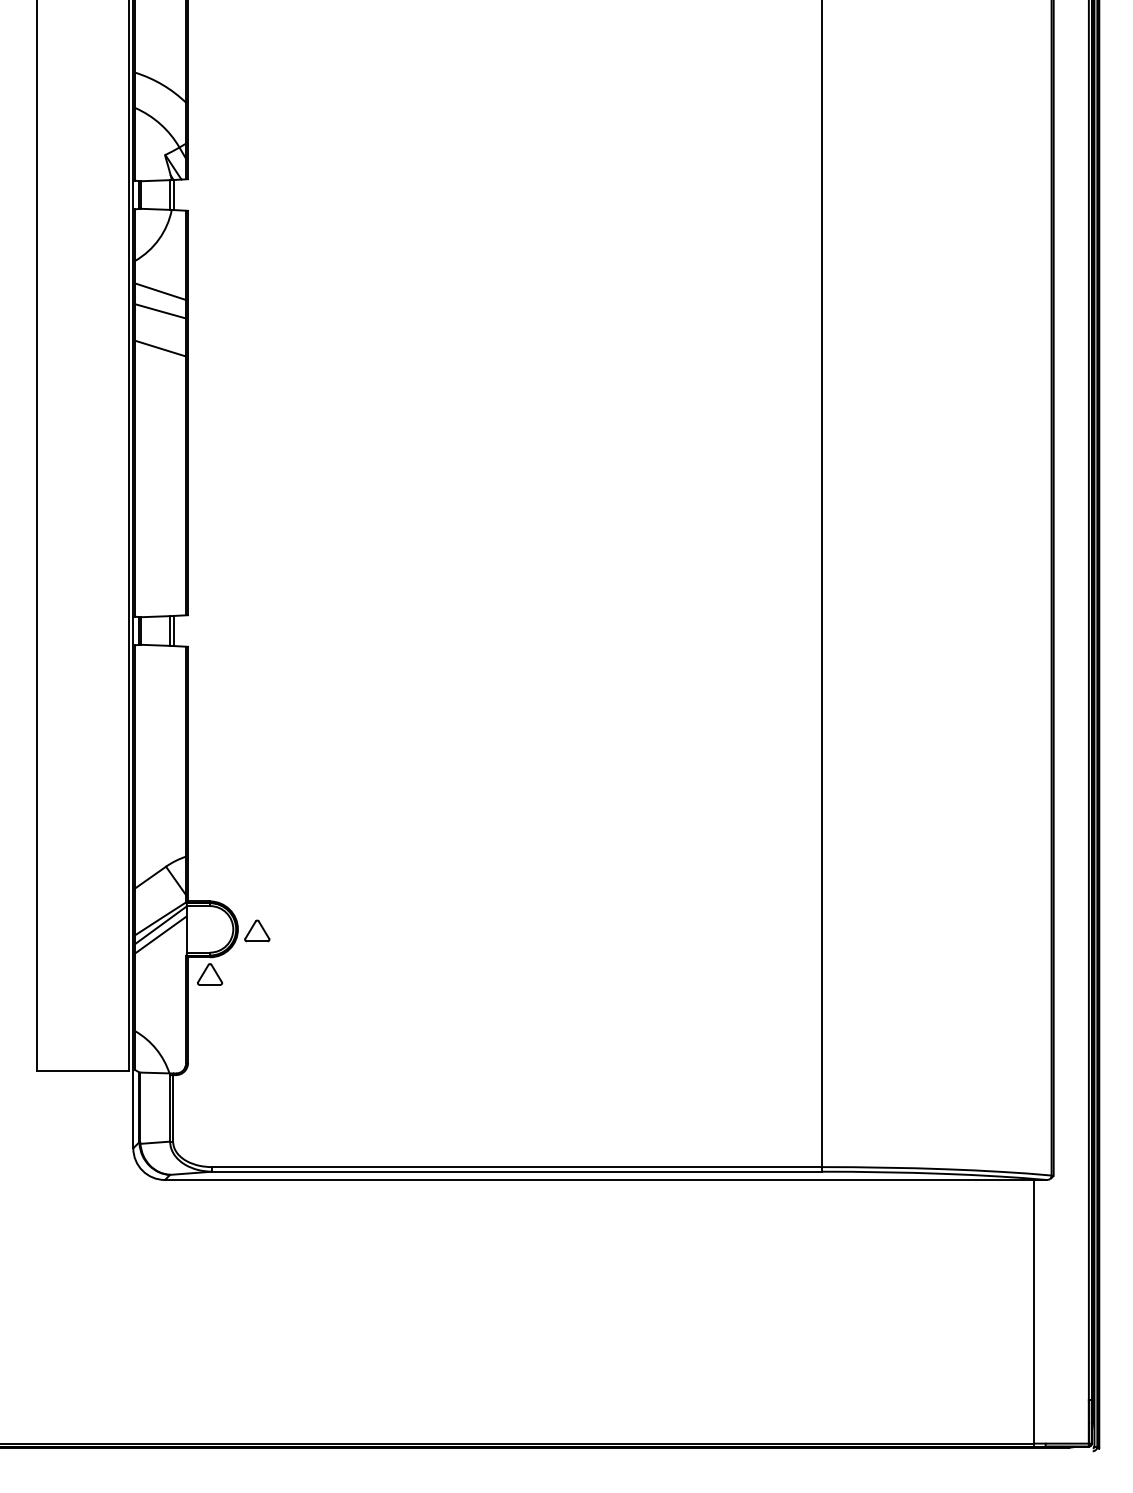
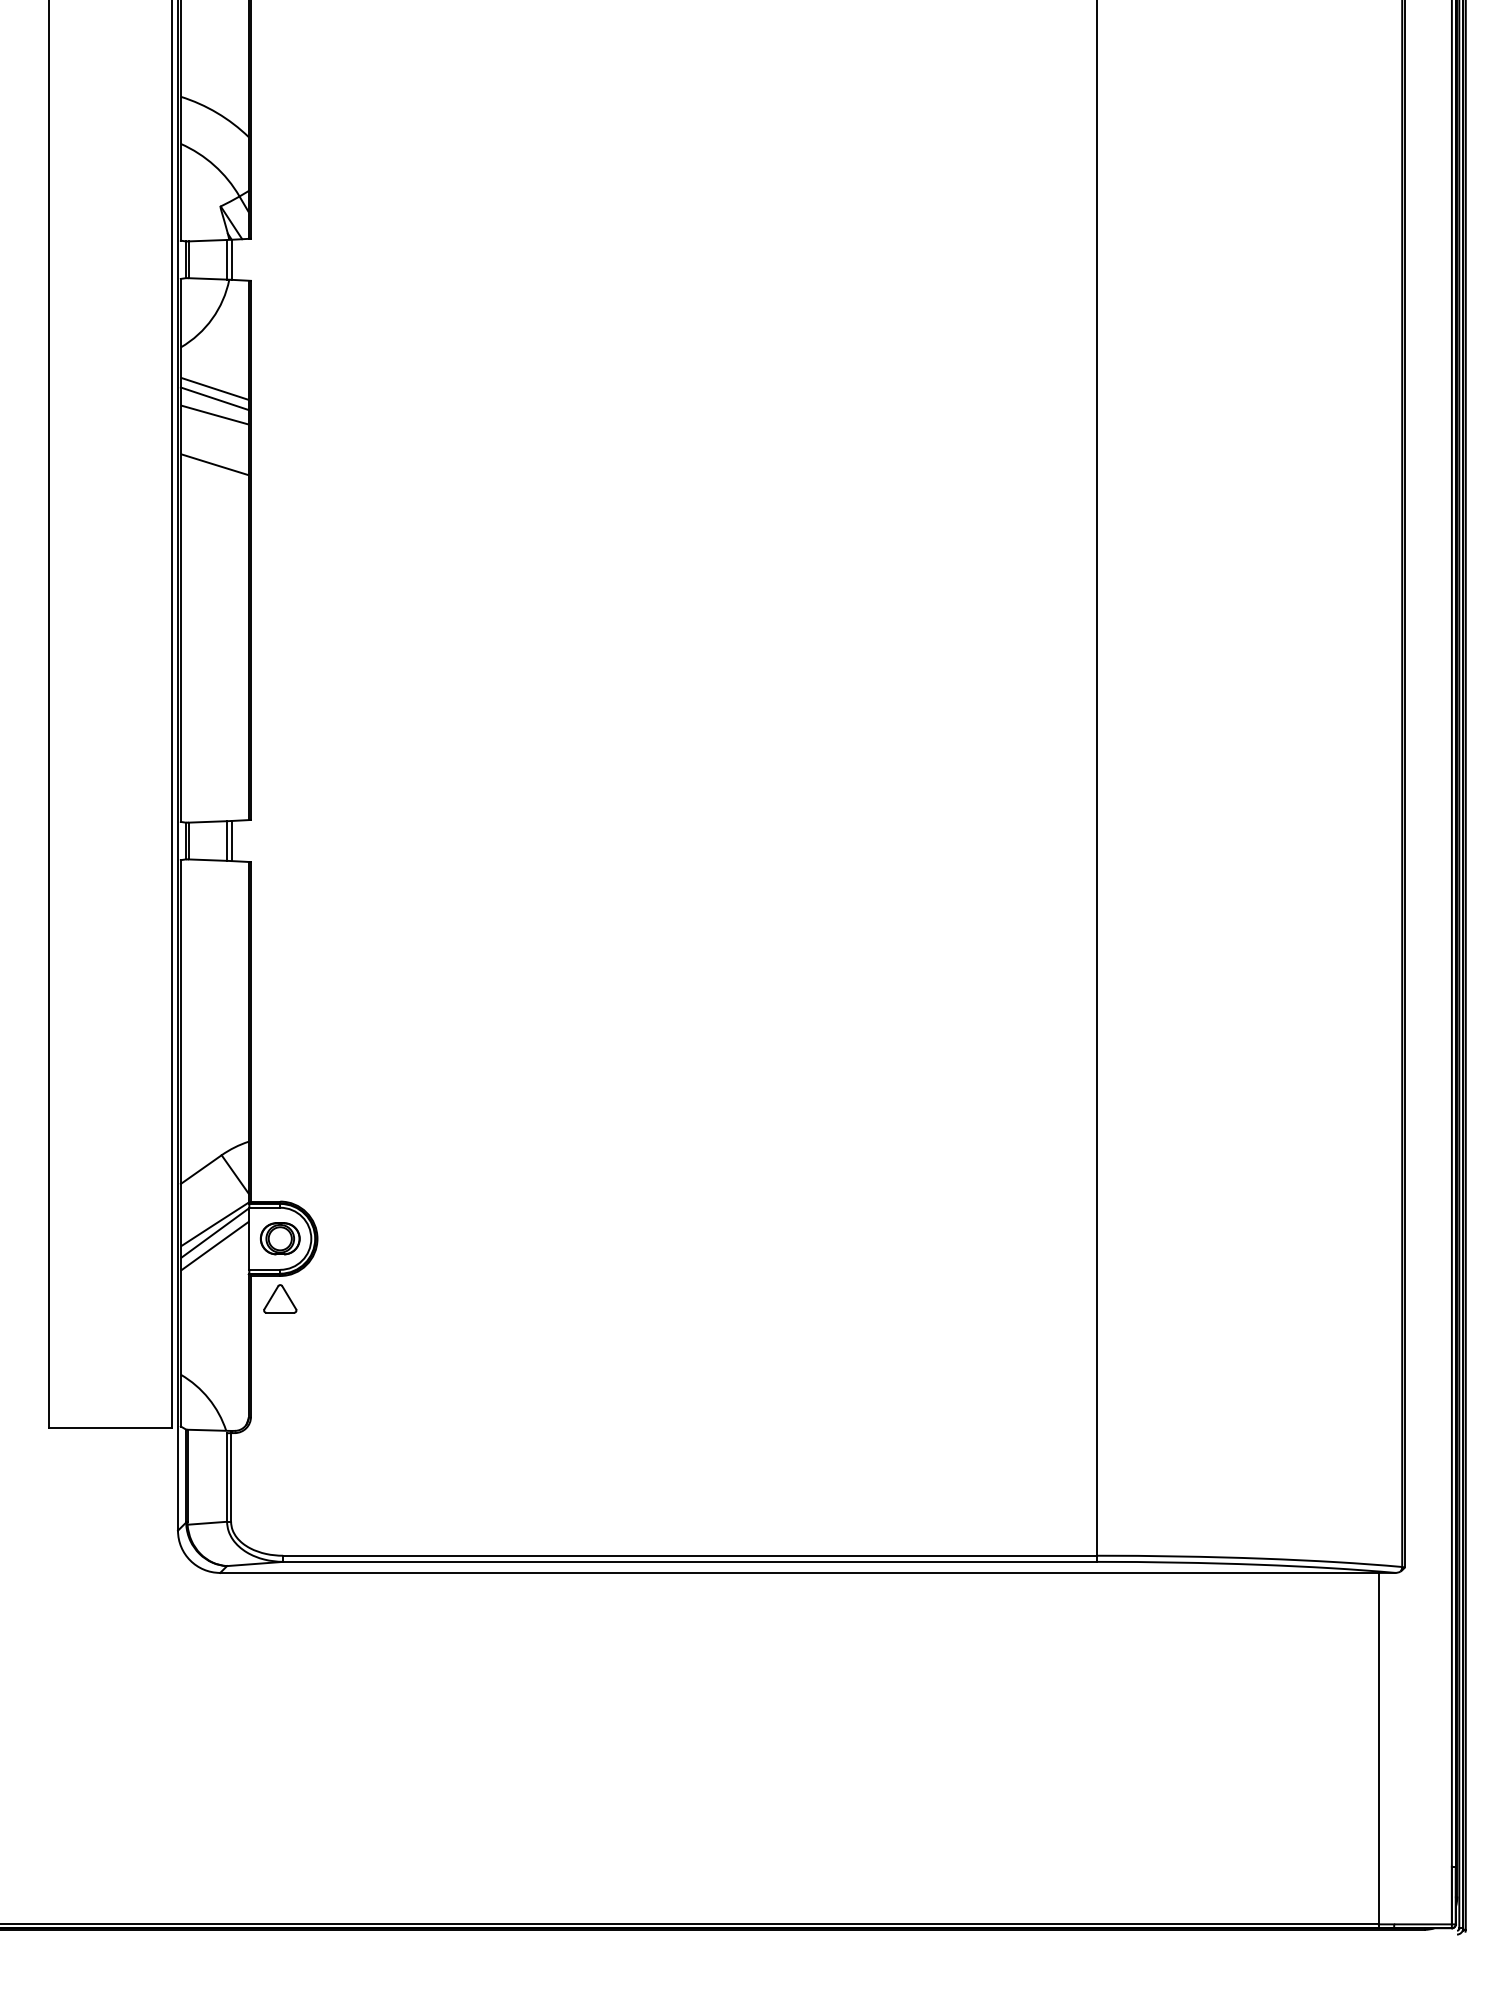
line: (160, 299) -> (214, 398), added
part: (209, 929) -> (279, 1238), added
part: (257, 930) -> (343, 1240), removed

